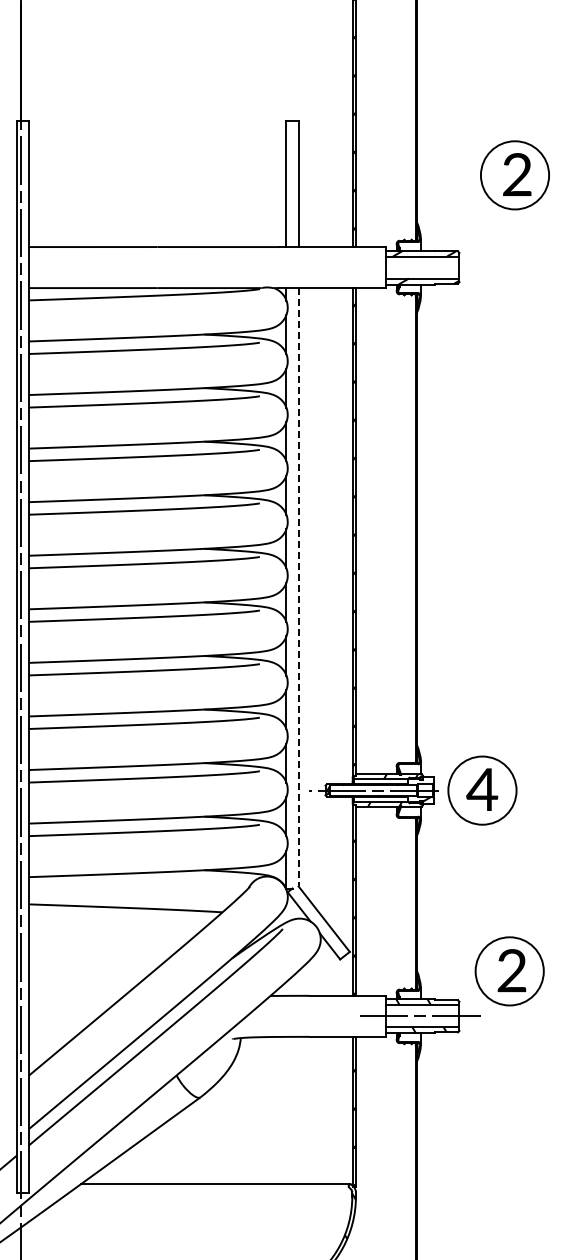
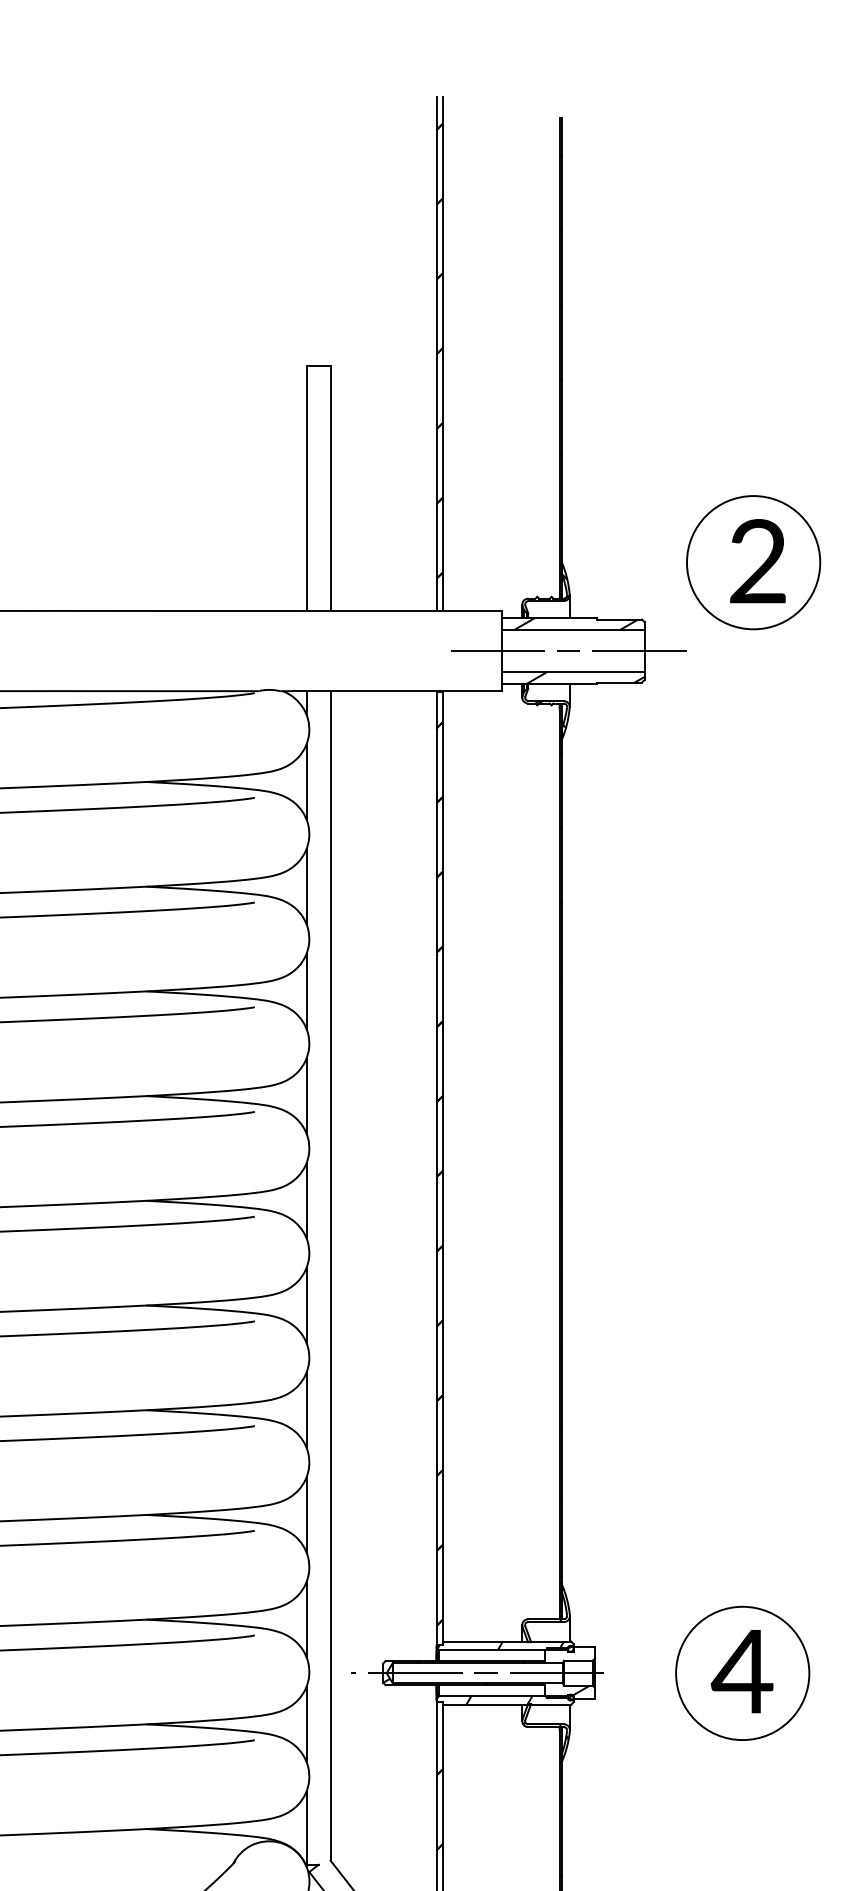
part: (514, 175) -> (752, 562), moved
line: (419, 267) -> (566, 650), added
line: (298, 587) -> (330, 1276), dashed -> solid
part: (482, 790) -> (742, 1673), moved

